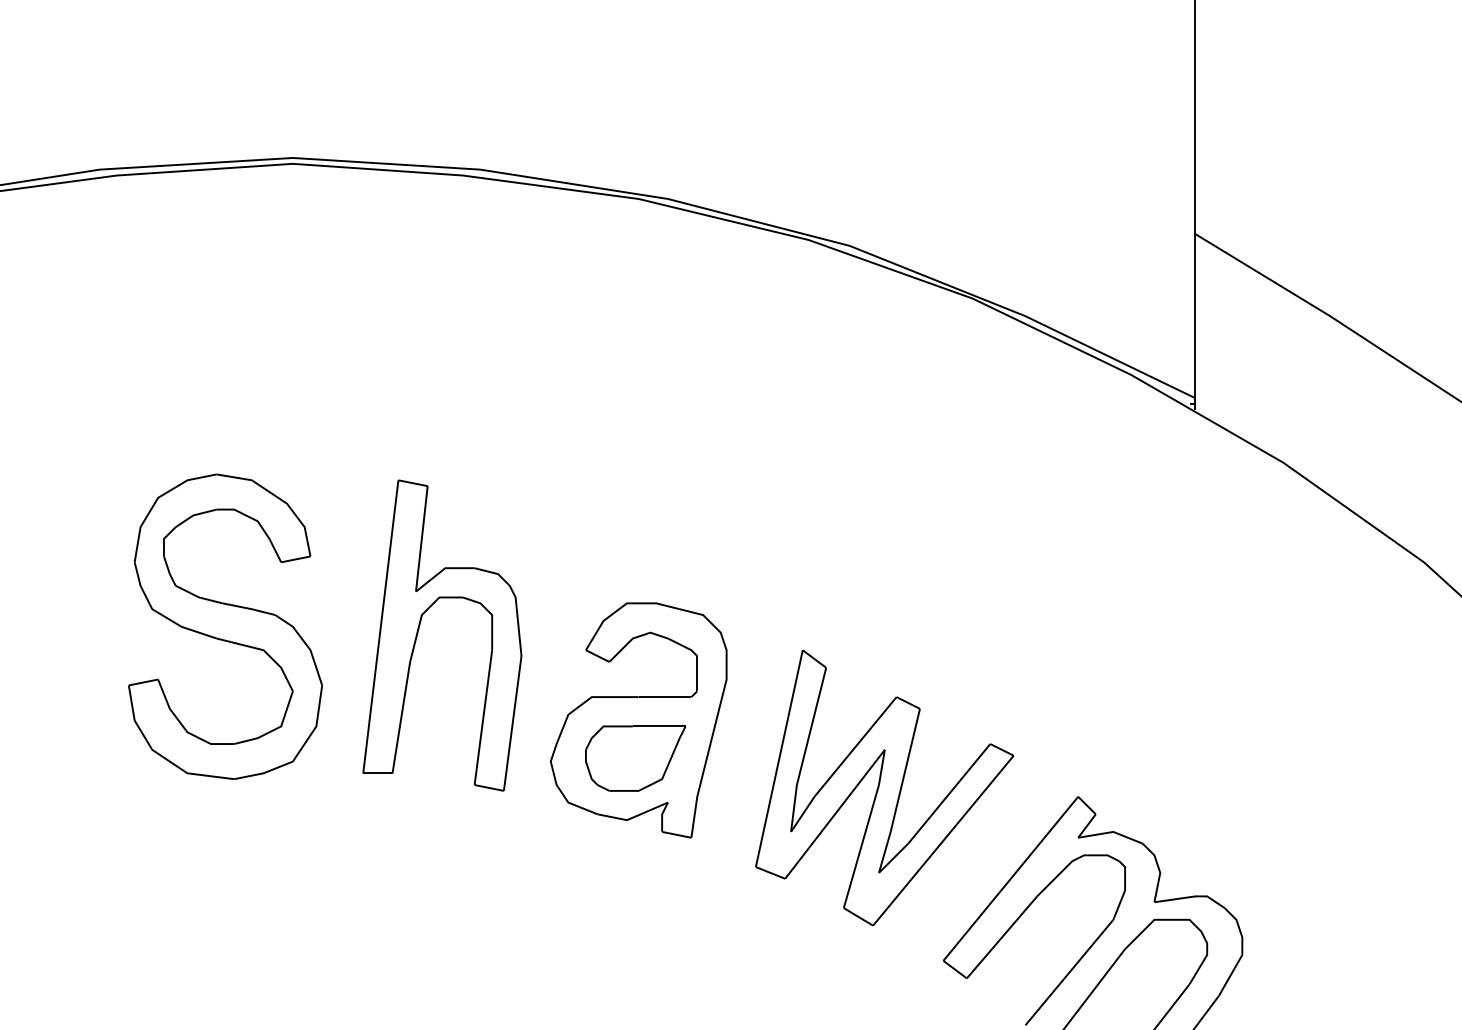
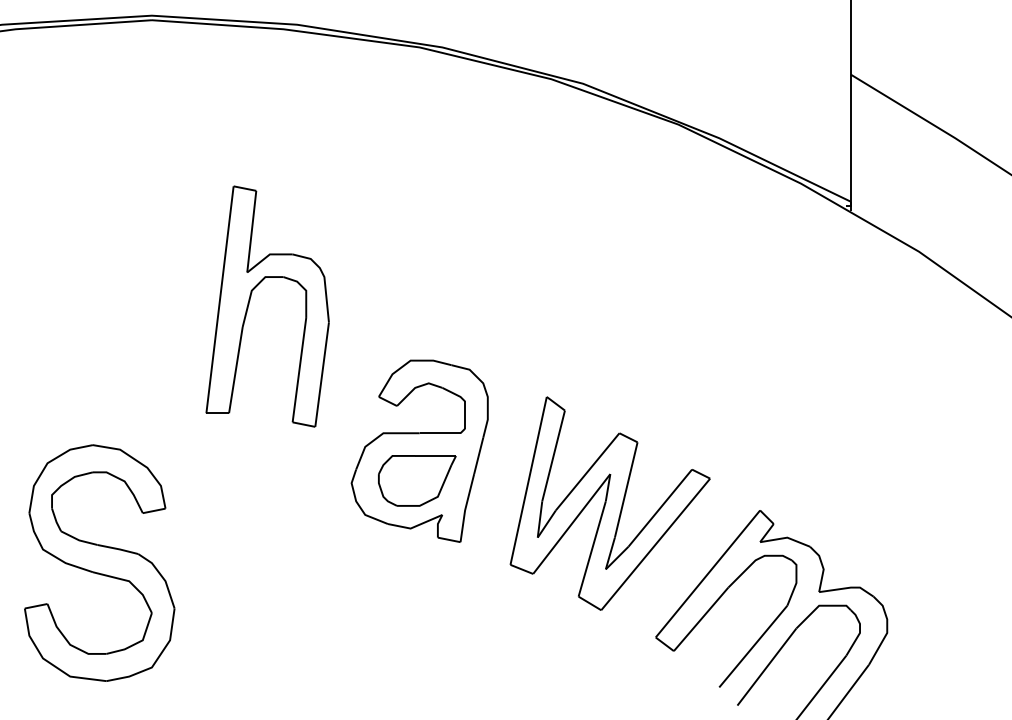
part: (225, 626) -> (99, 562), moved
part: (419, 629) -> (249, 301), moved

